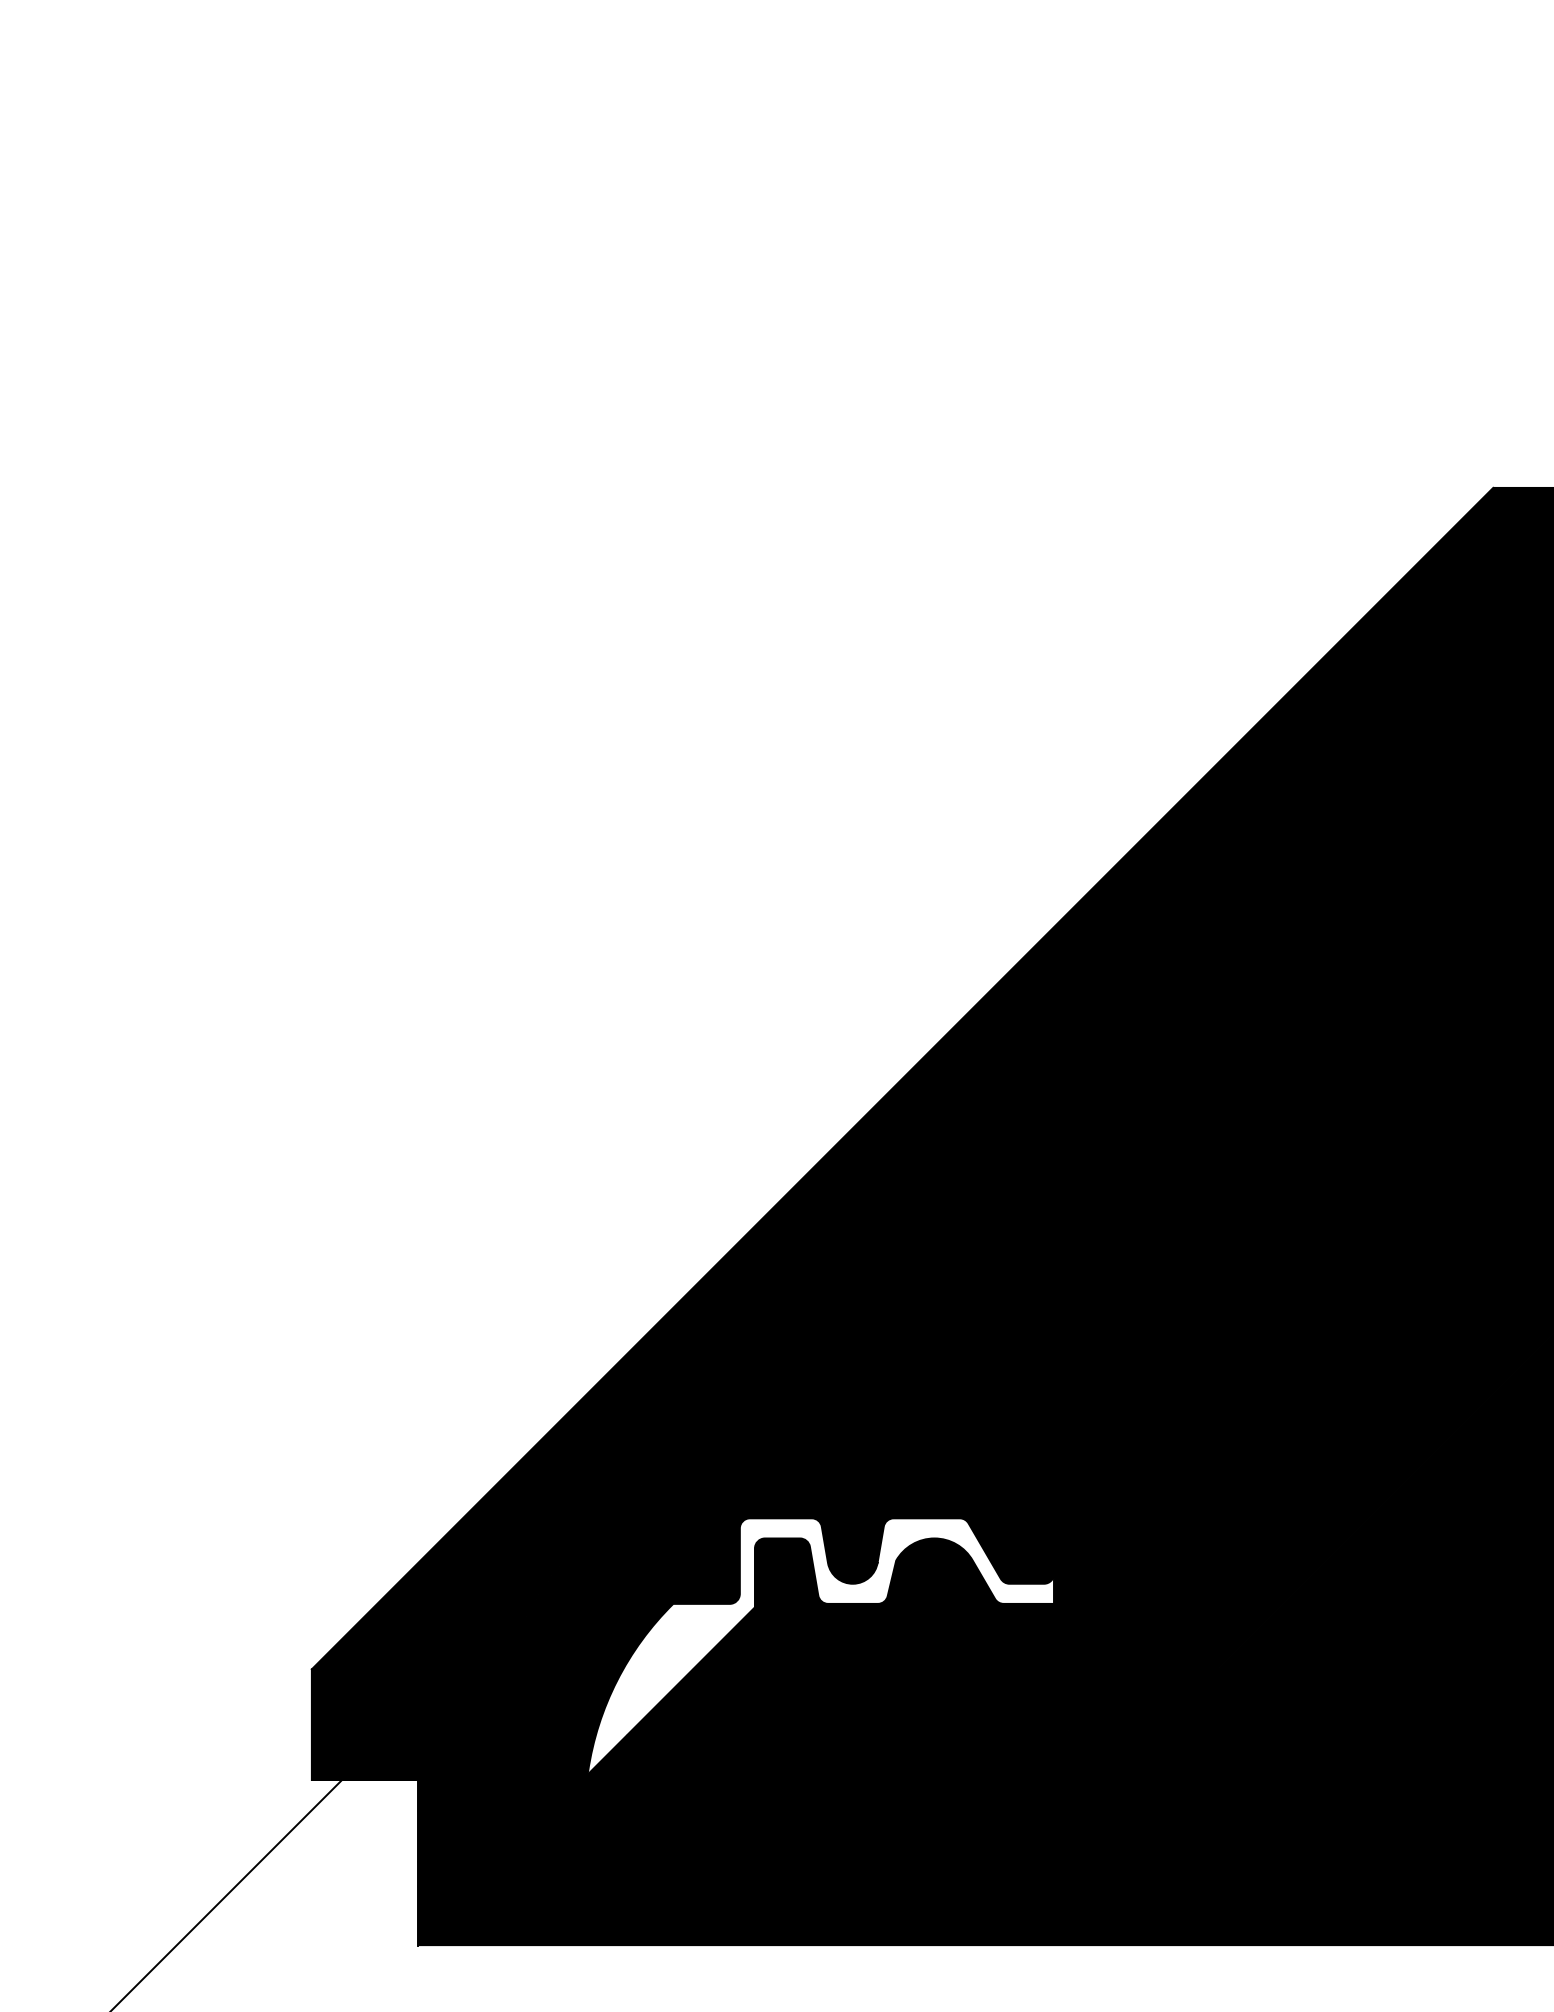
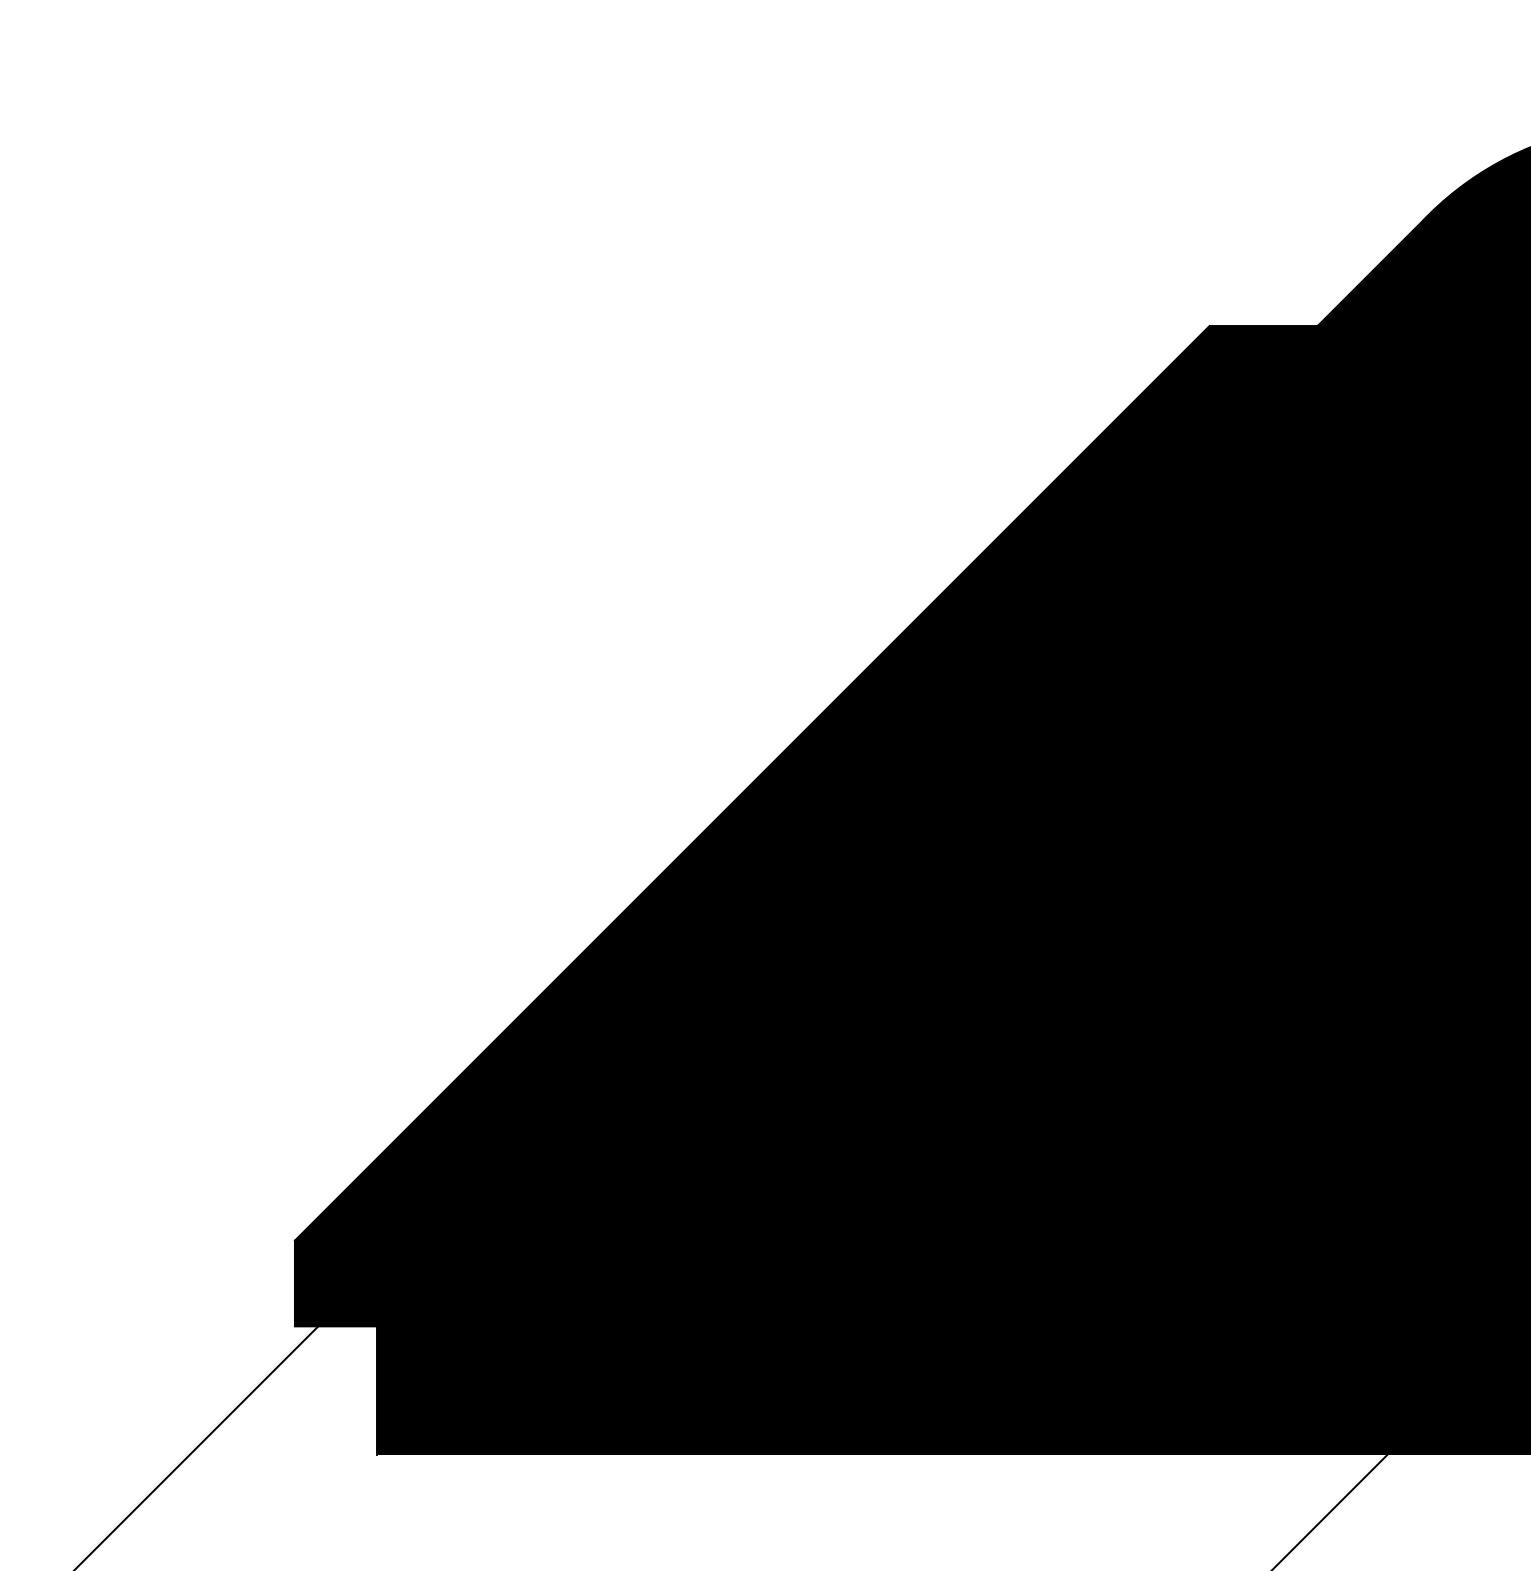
fill: (820, 1645) -> (688, 1222), added

